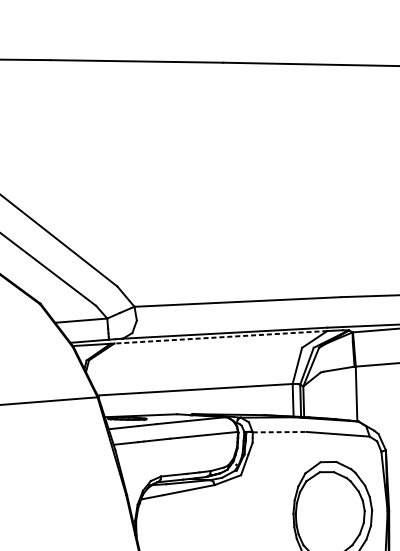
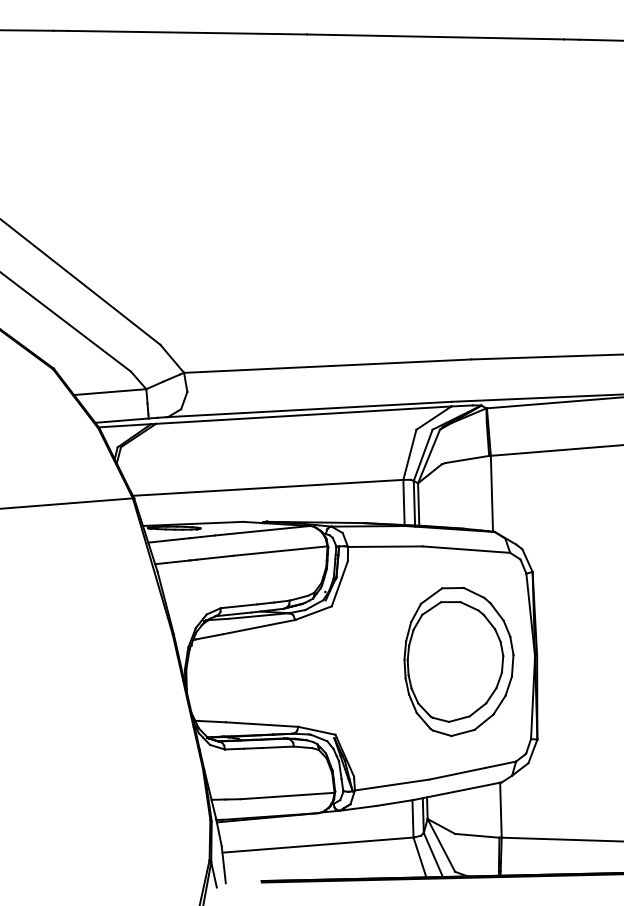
line: (220, 337) -> (303, 415), dashed -> solid
line: (279, 432) -> (385, 546), dashed -> solid

